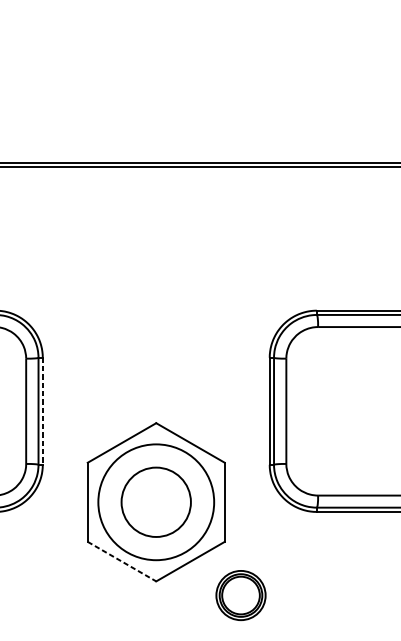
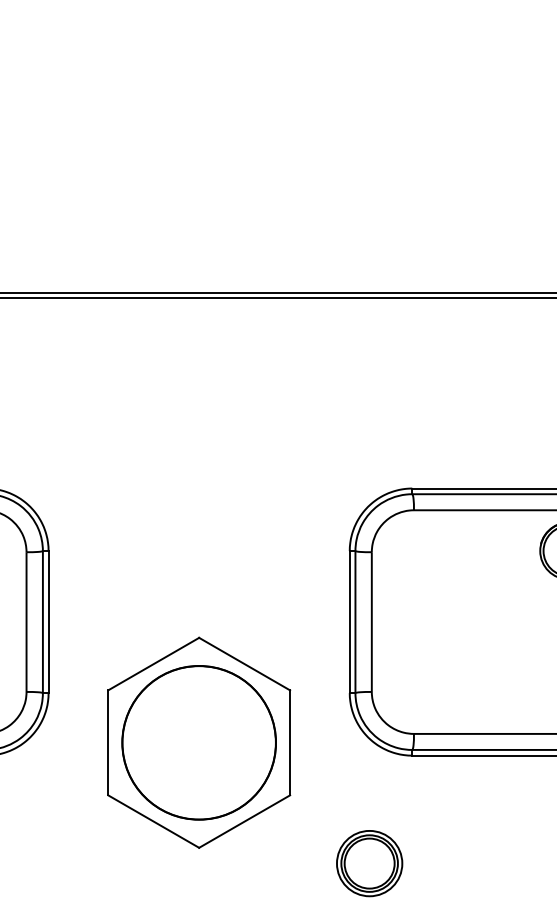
line: (42, 411) -> (48, 622), dashed -> solid
circle: (155, 502) -> (198, 742), size x1.67
line: (122, 561) -> (154, 821), dashed -> solid
part: (240, 595) -> (369, 863), moved

